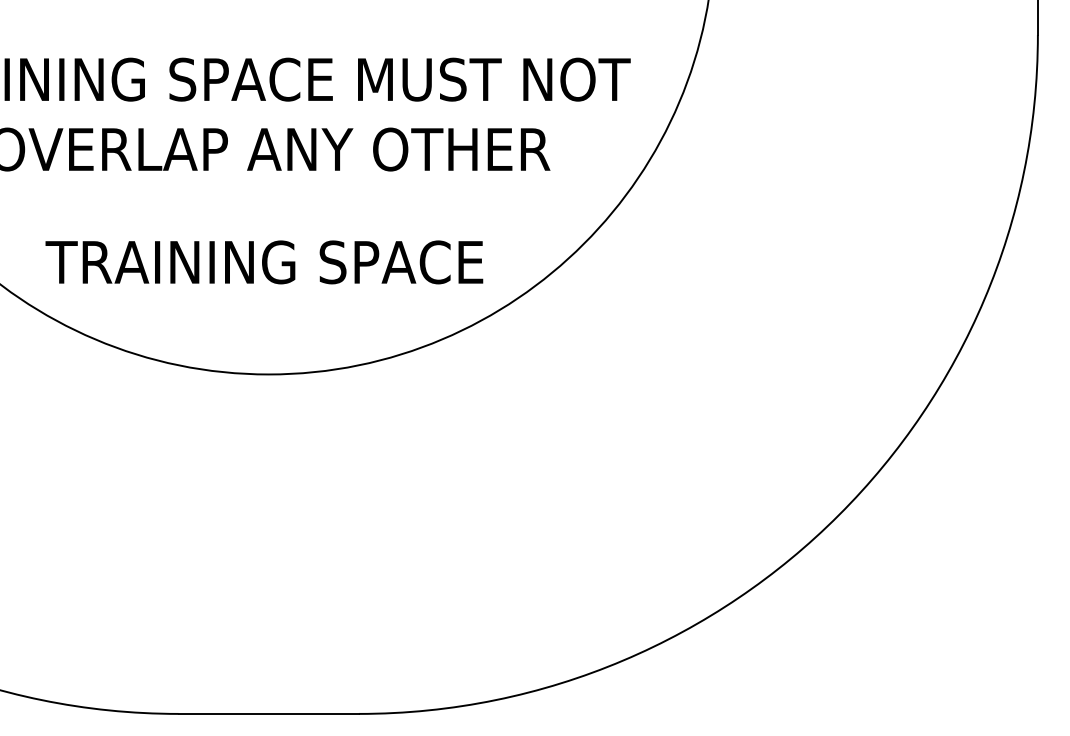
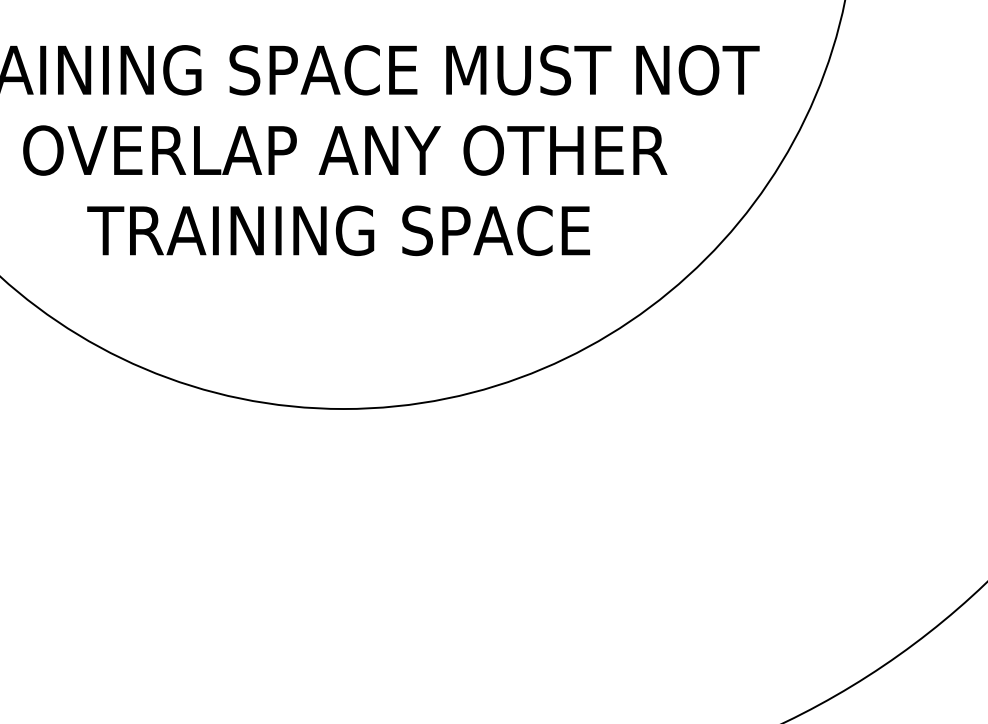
text: (264, 262) -> (338, 230), moved

